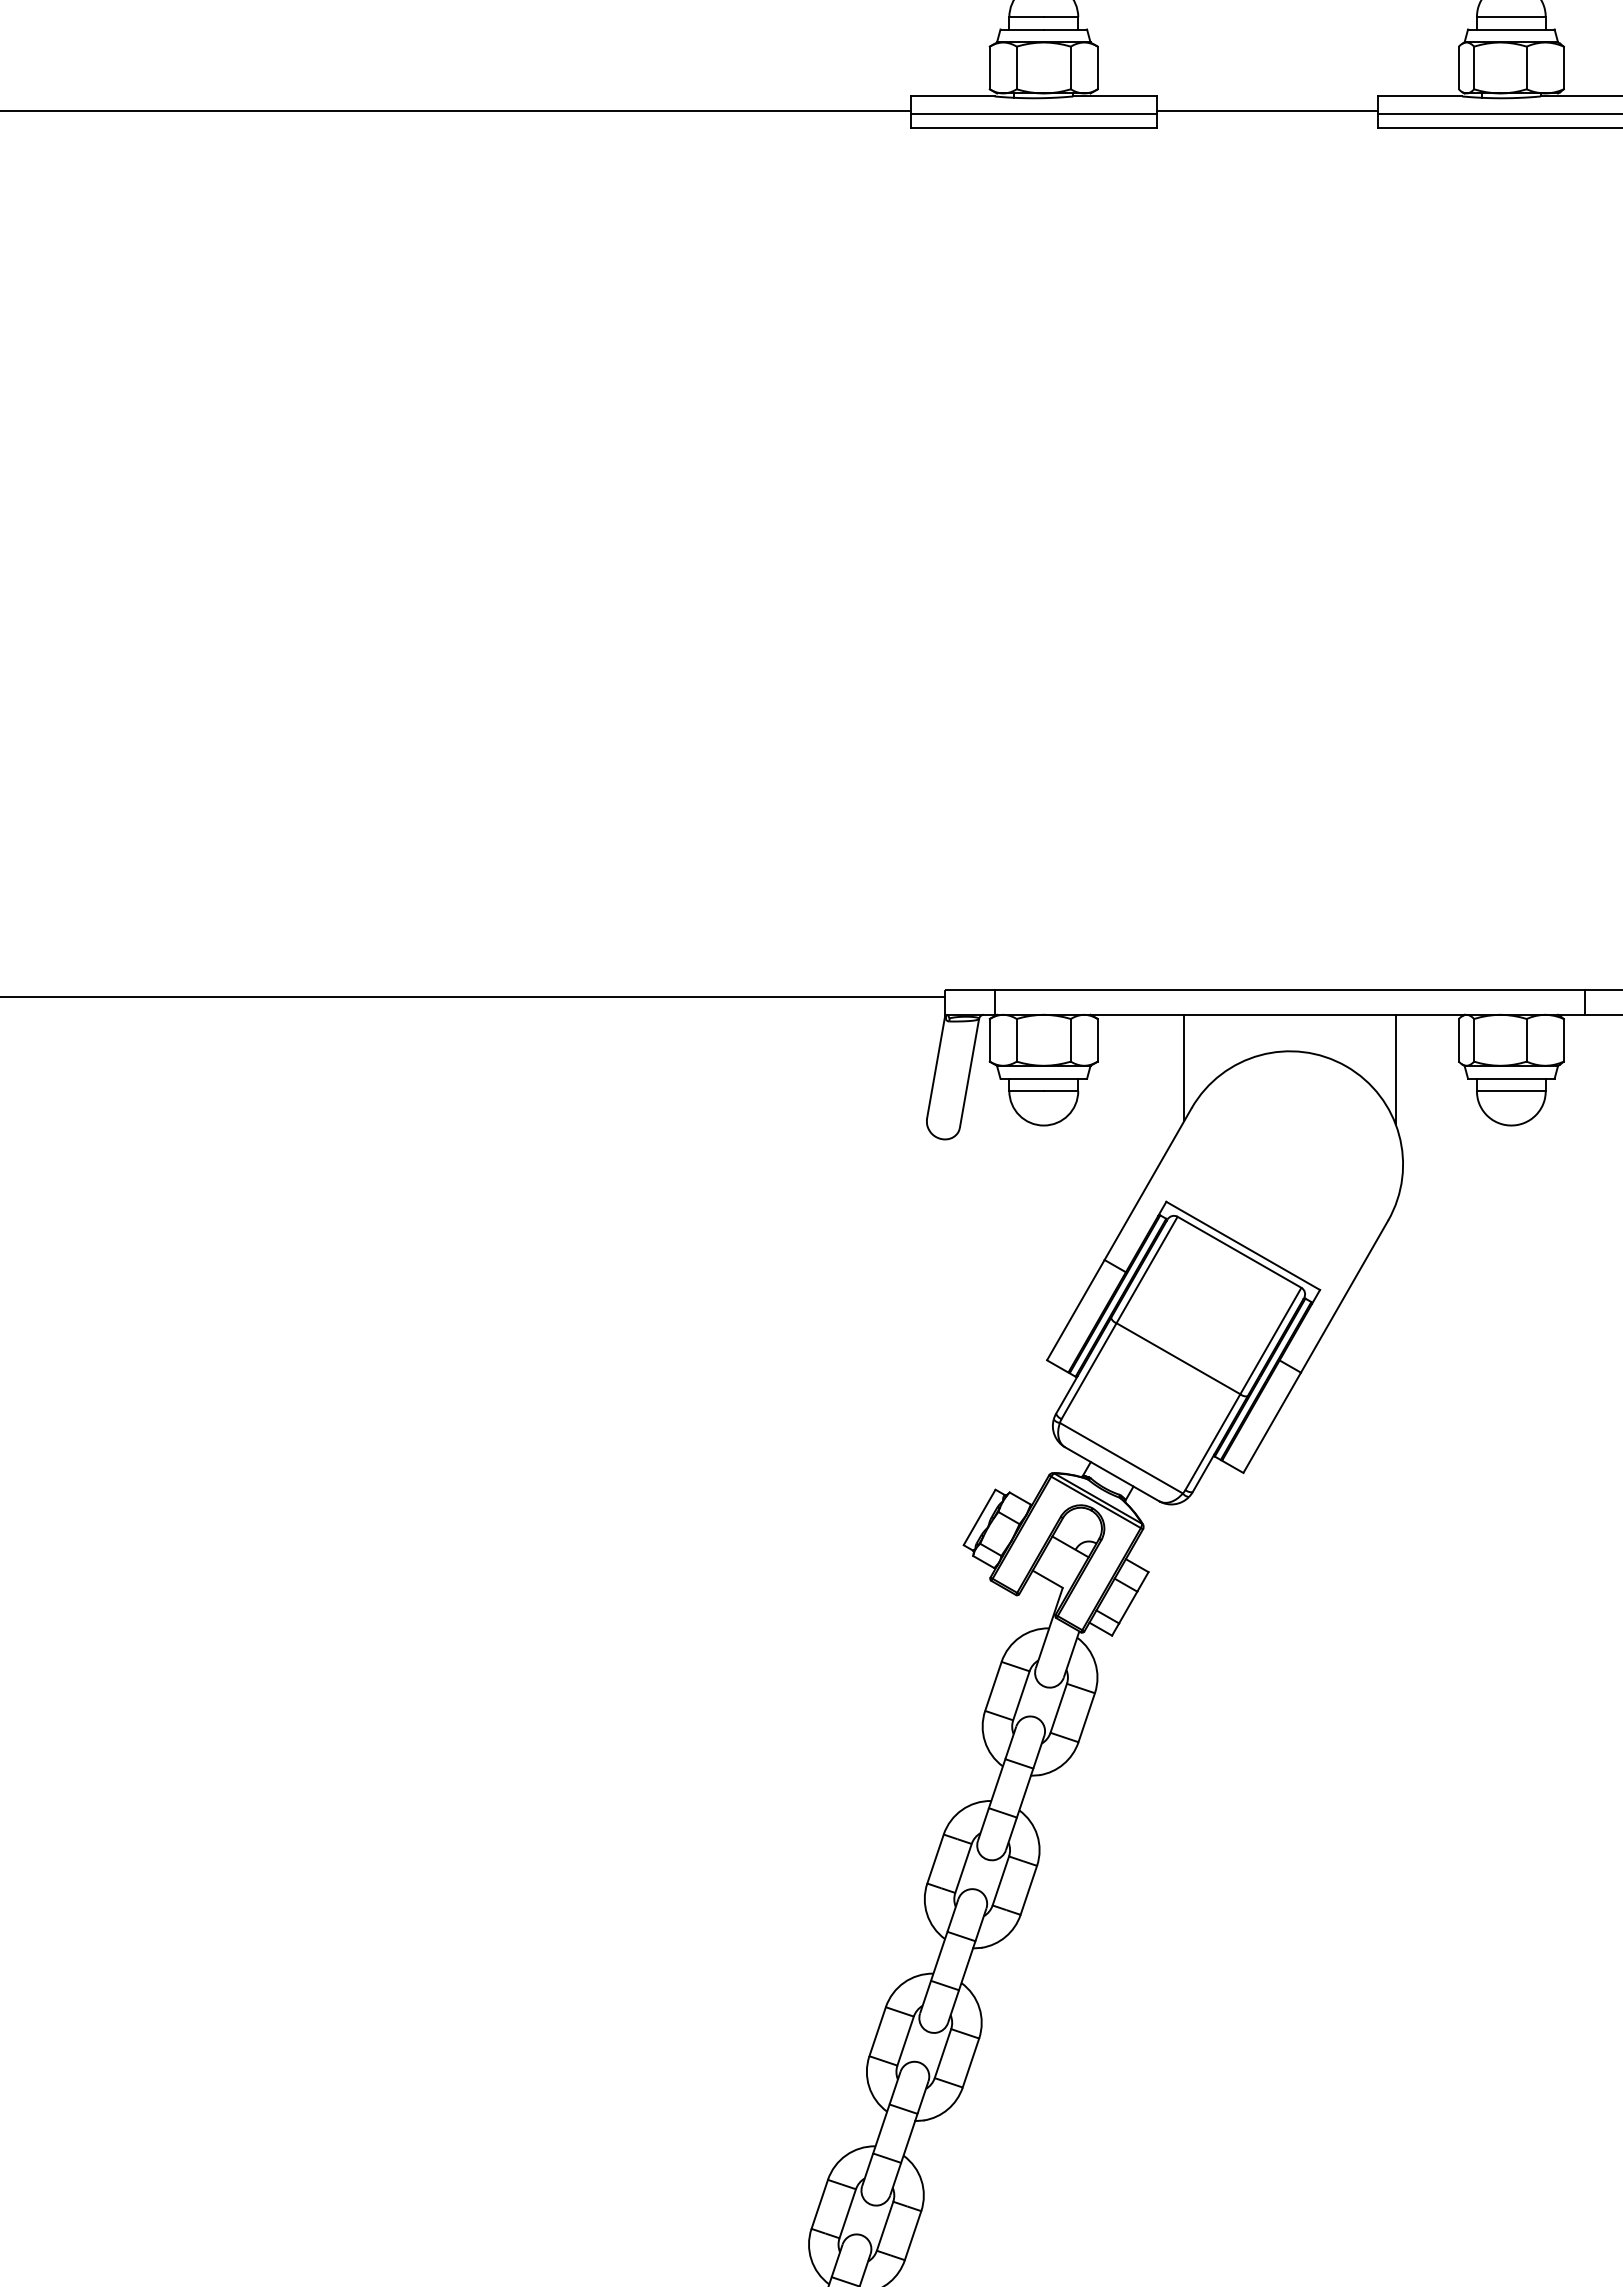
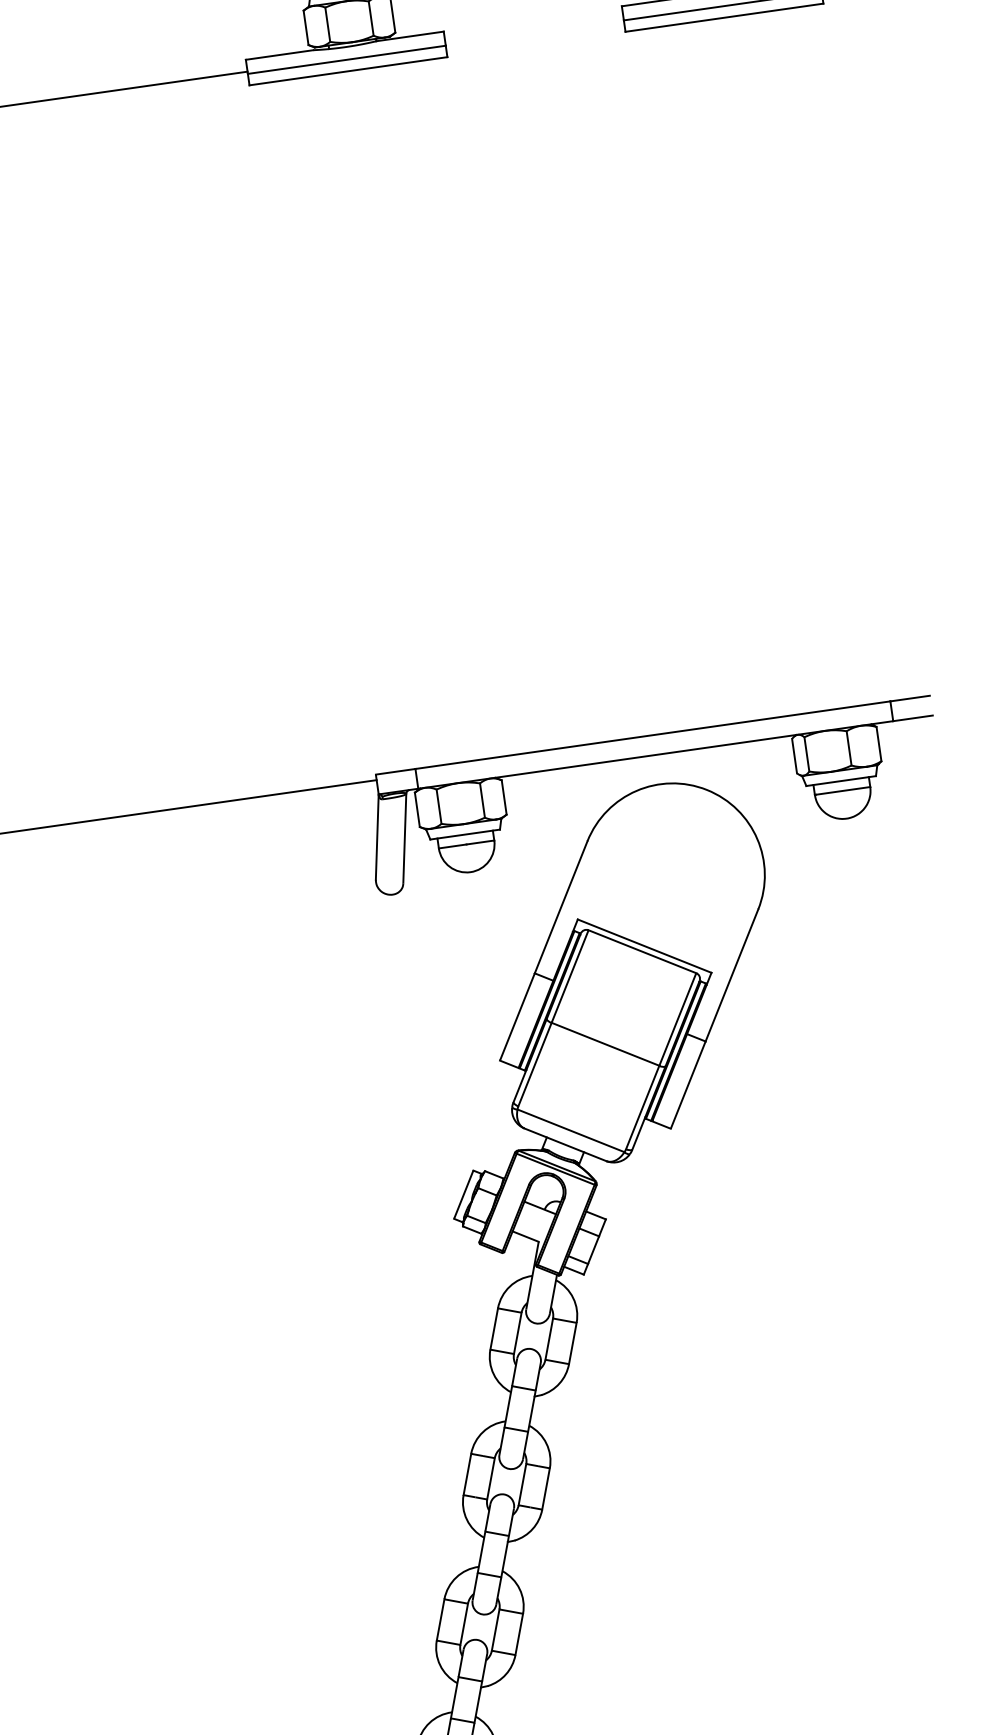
line: (1267, 111) -> (534, 31), removed
line: (1184, 1067) -> (577, 809), removed
line: (1395, 1069) -> (746, 786), removed

